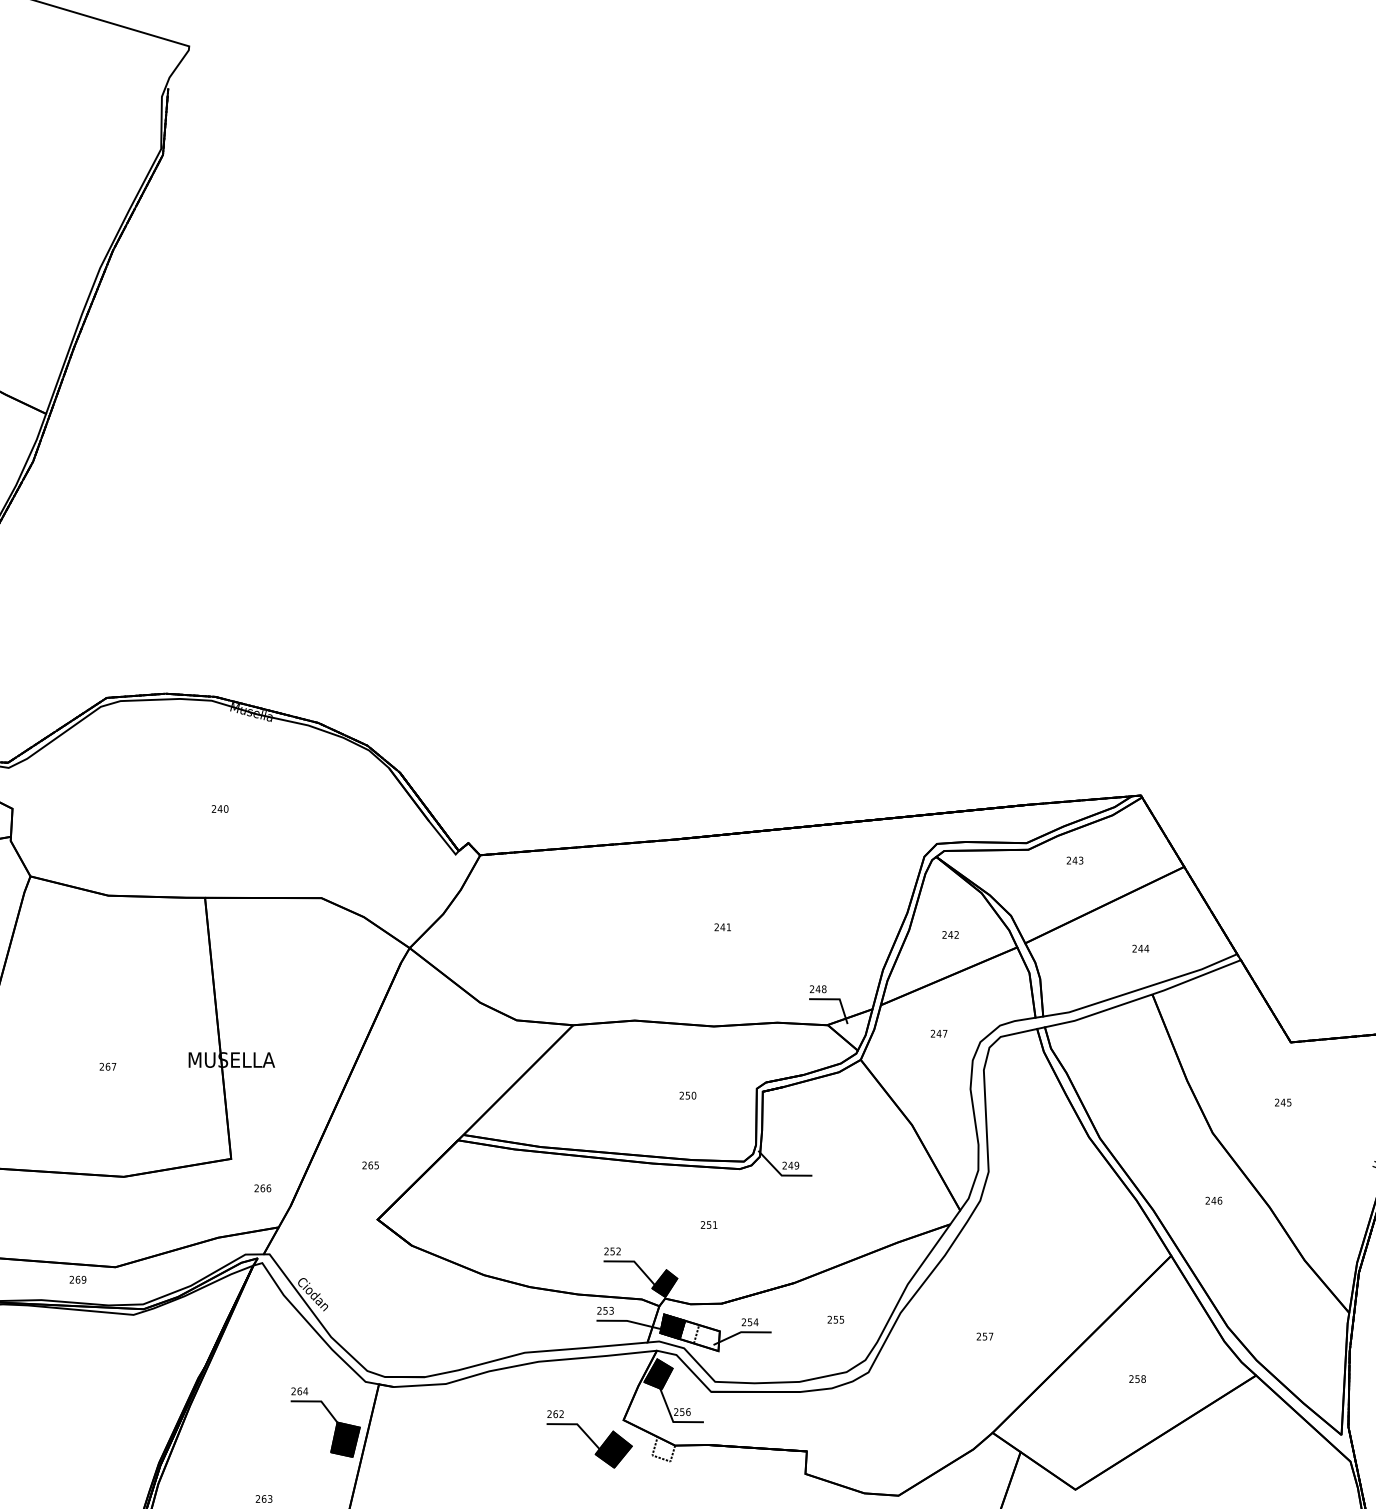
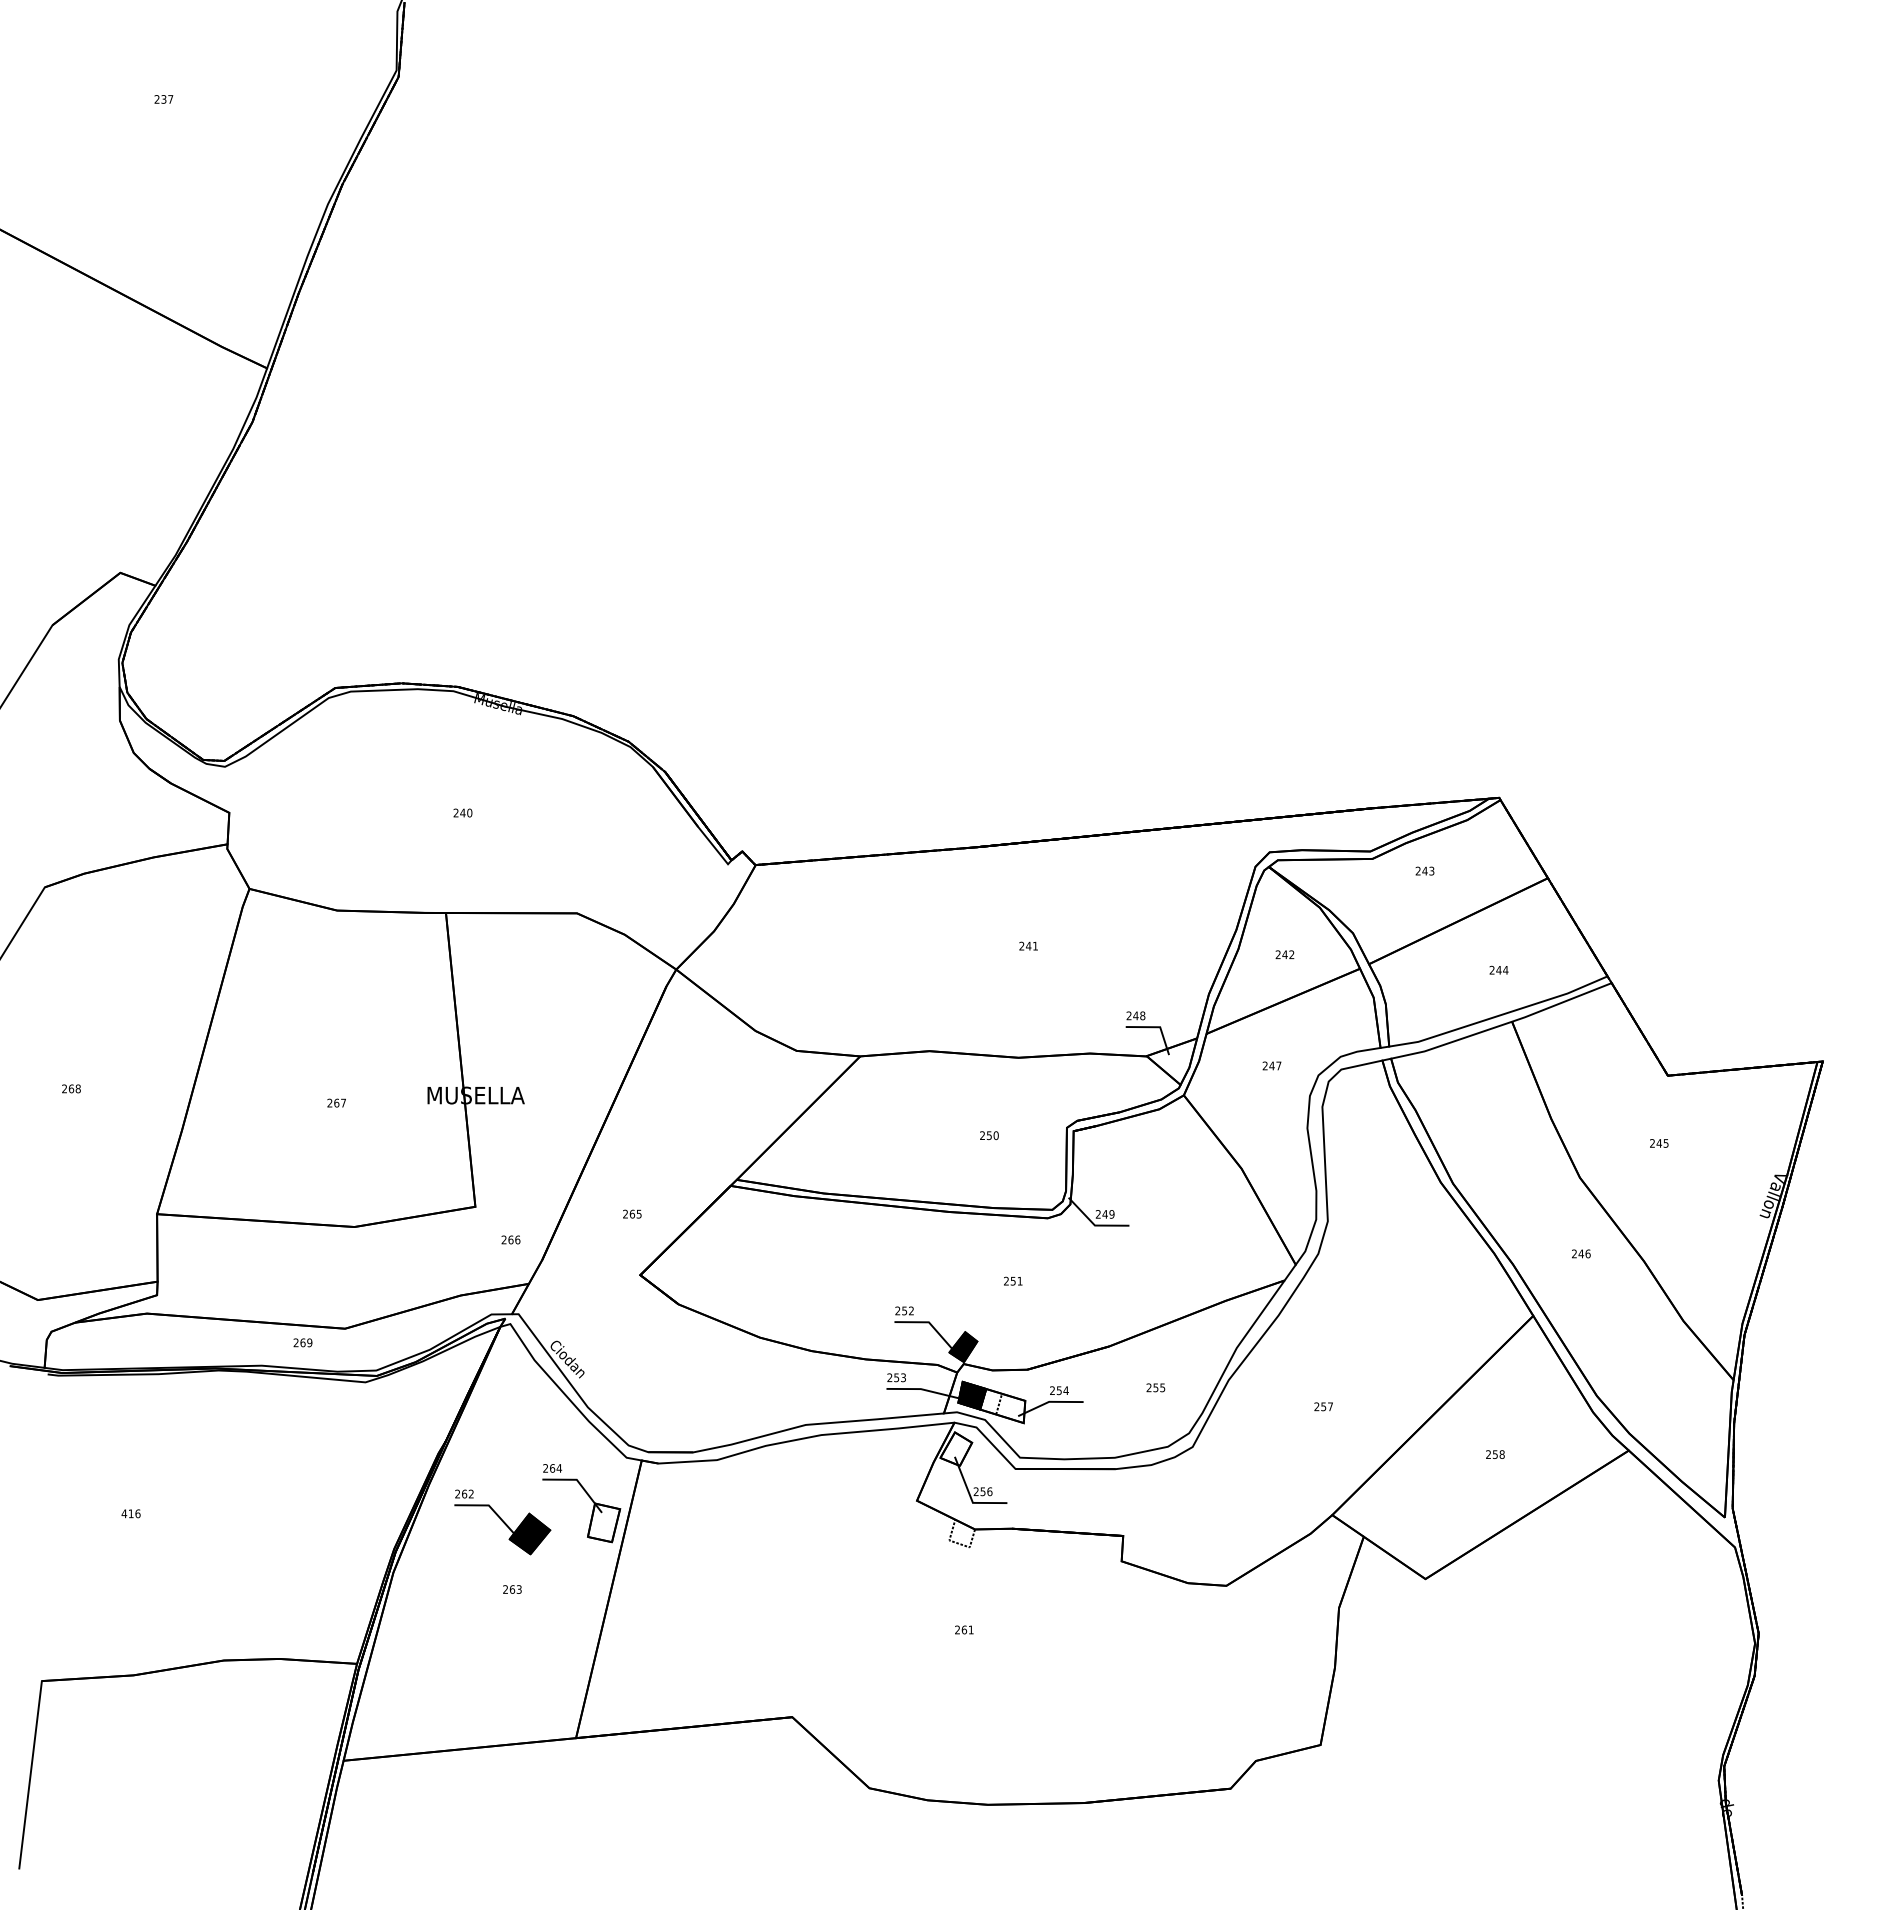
fill: (658, 1373) -> (956, 1448), removed
fill: (345, 1439) -> (603, 1522), removed
part: (589, 1439) -> (502, 1522), moved

